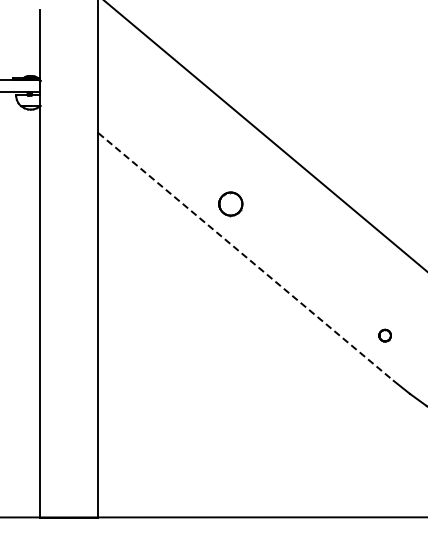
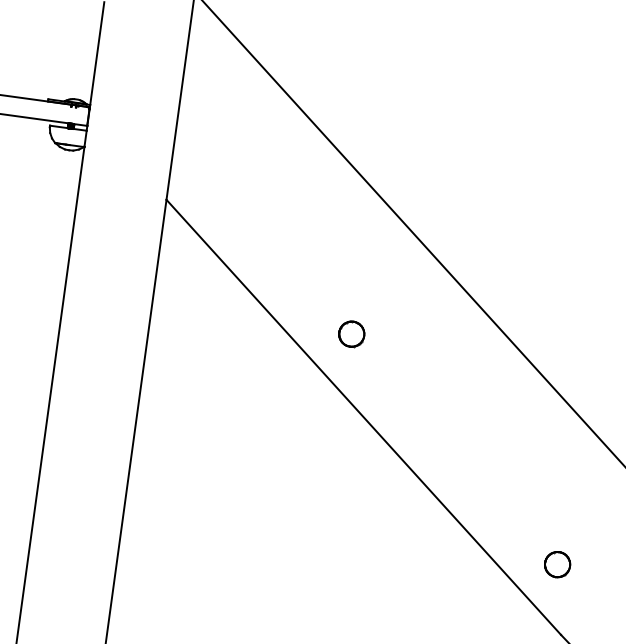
part: (230, 203) -> (351, 333), size x0.71
line: (246, 257) -> (364, 418), dashed -> solid
part: (384, 335) -> (556, 564), size x1.43

